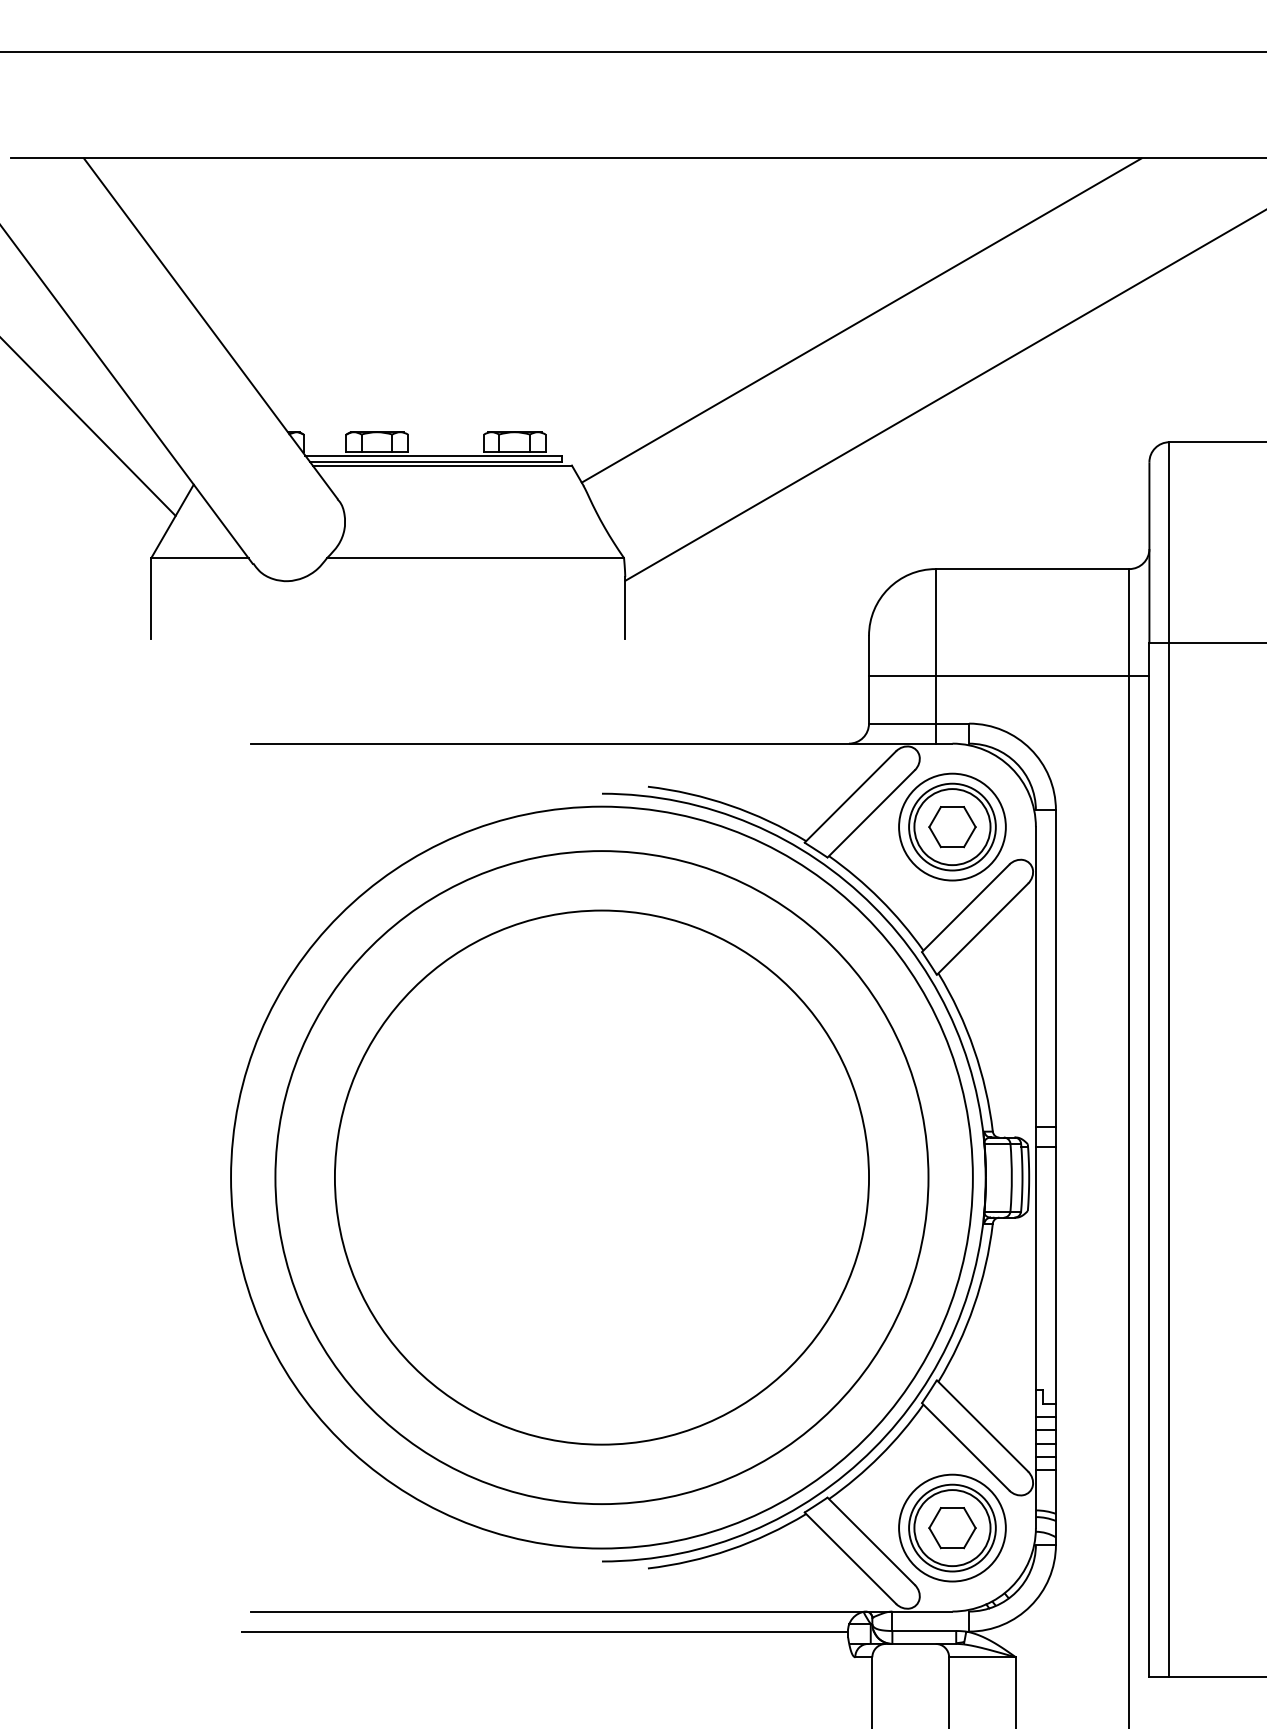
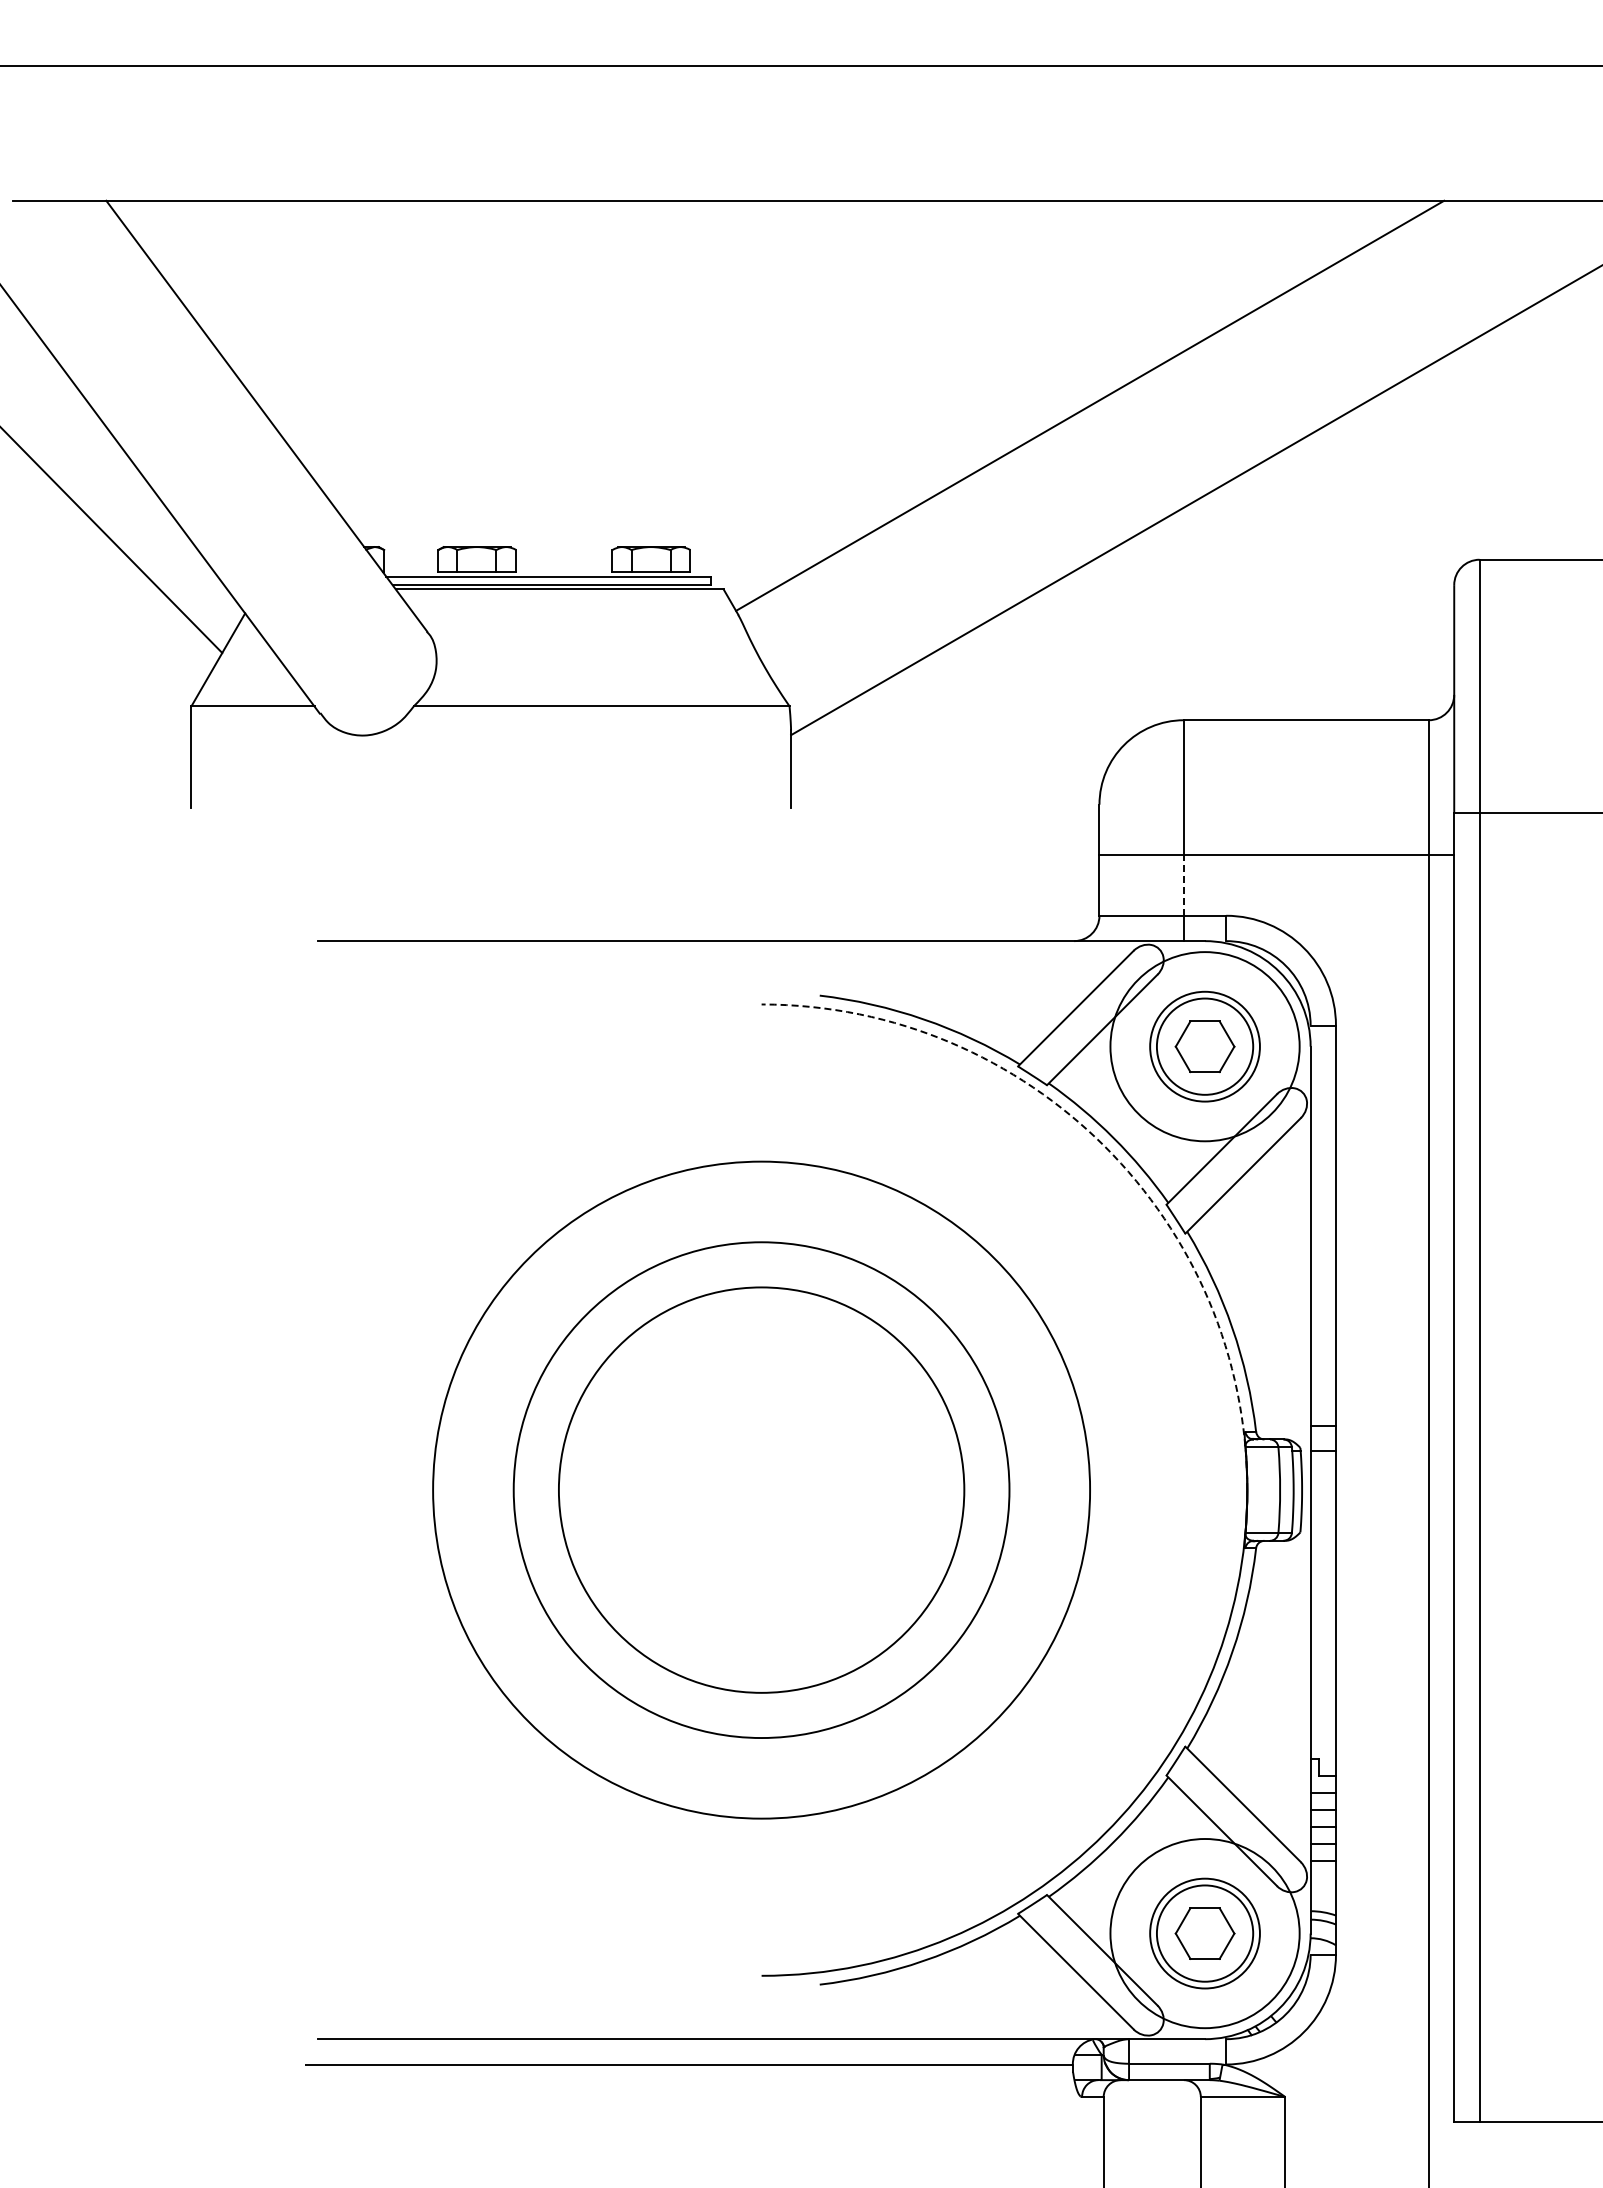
line: (935, 699) -> (1183, 885), solid -> dashed
circle: (952, 826) -> (1204, 1046), size x1.4
arc: (873, 905) -> (1105, 1146), solid -> dashed
circle: (601, 1177) -> (761, 1489), size x0.7
circle: (601, 1177) -> (761, 1490), size x0.6
circle: (601, 1177) -> (761, 1490), size x0.6
circle: (952, 1528) -> (1204, 1933), size x1.4

